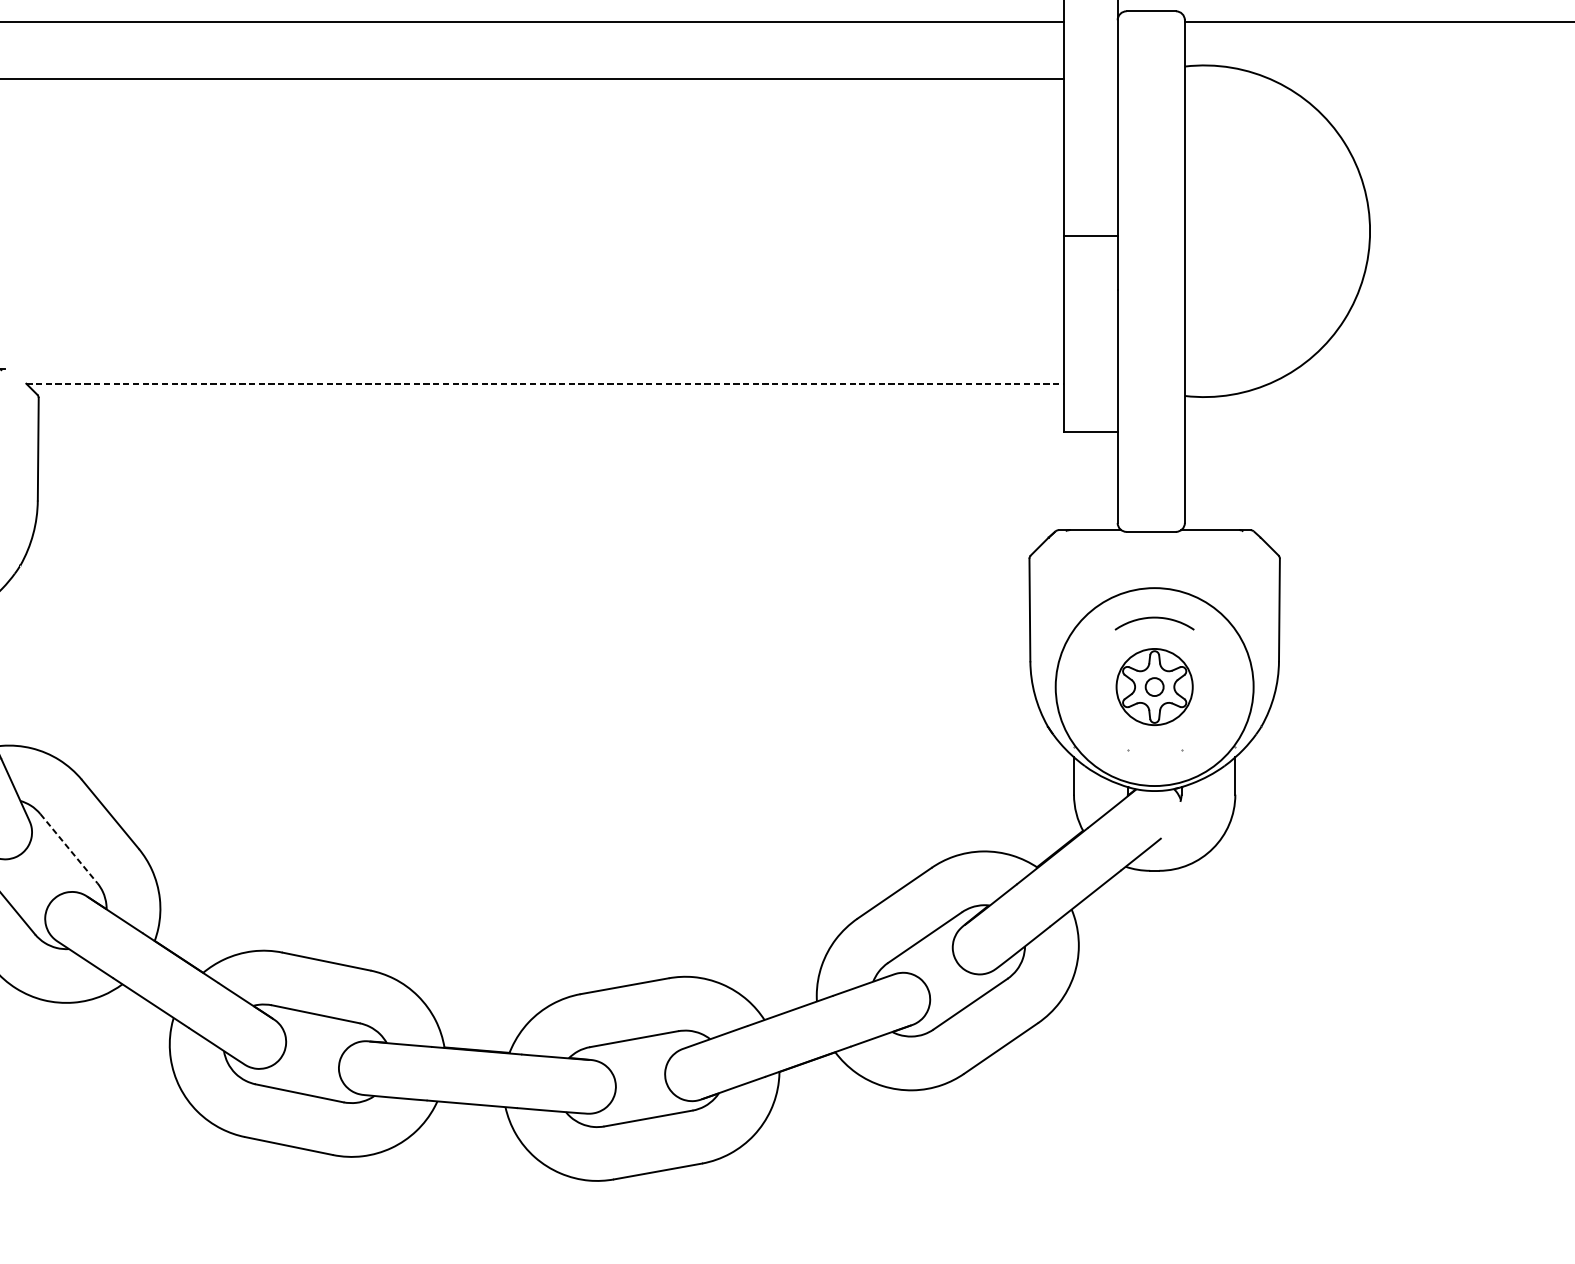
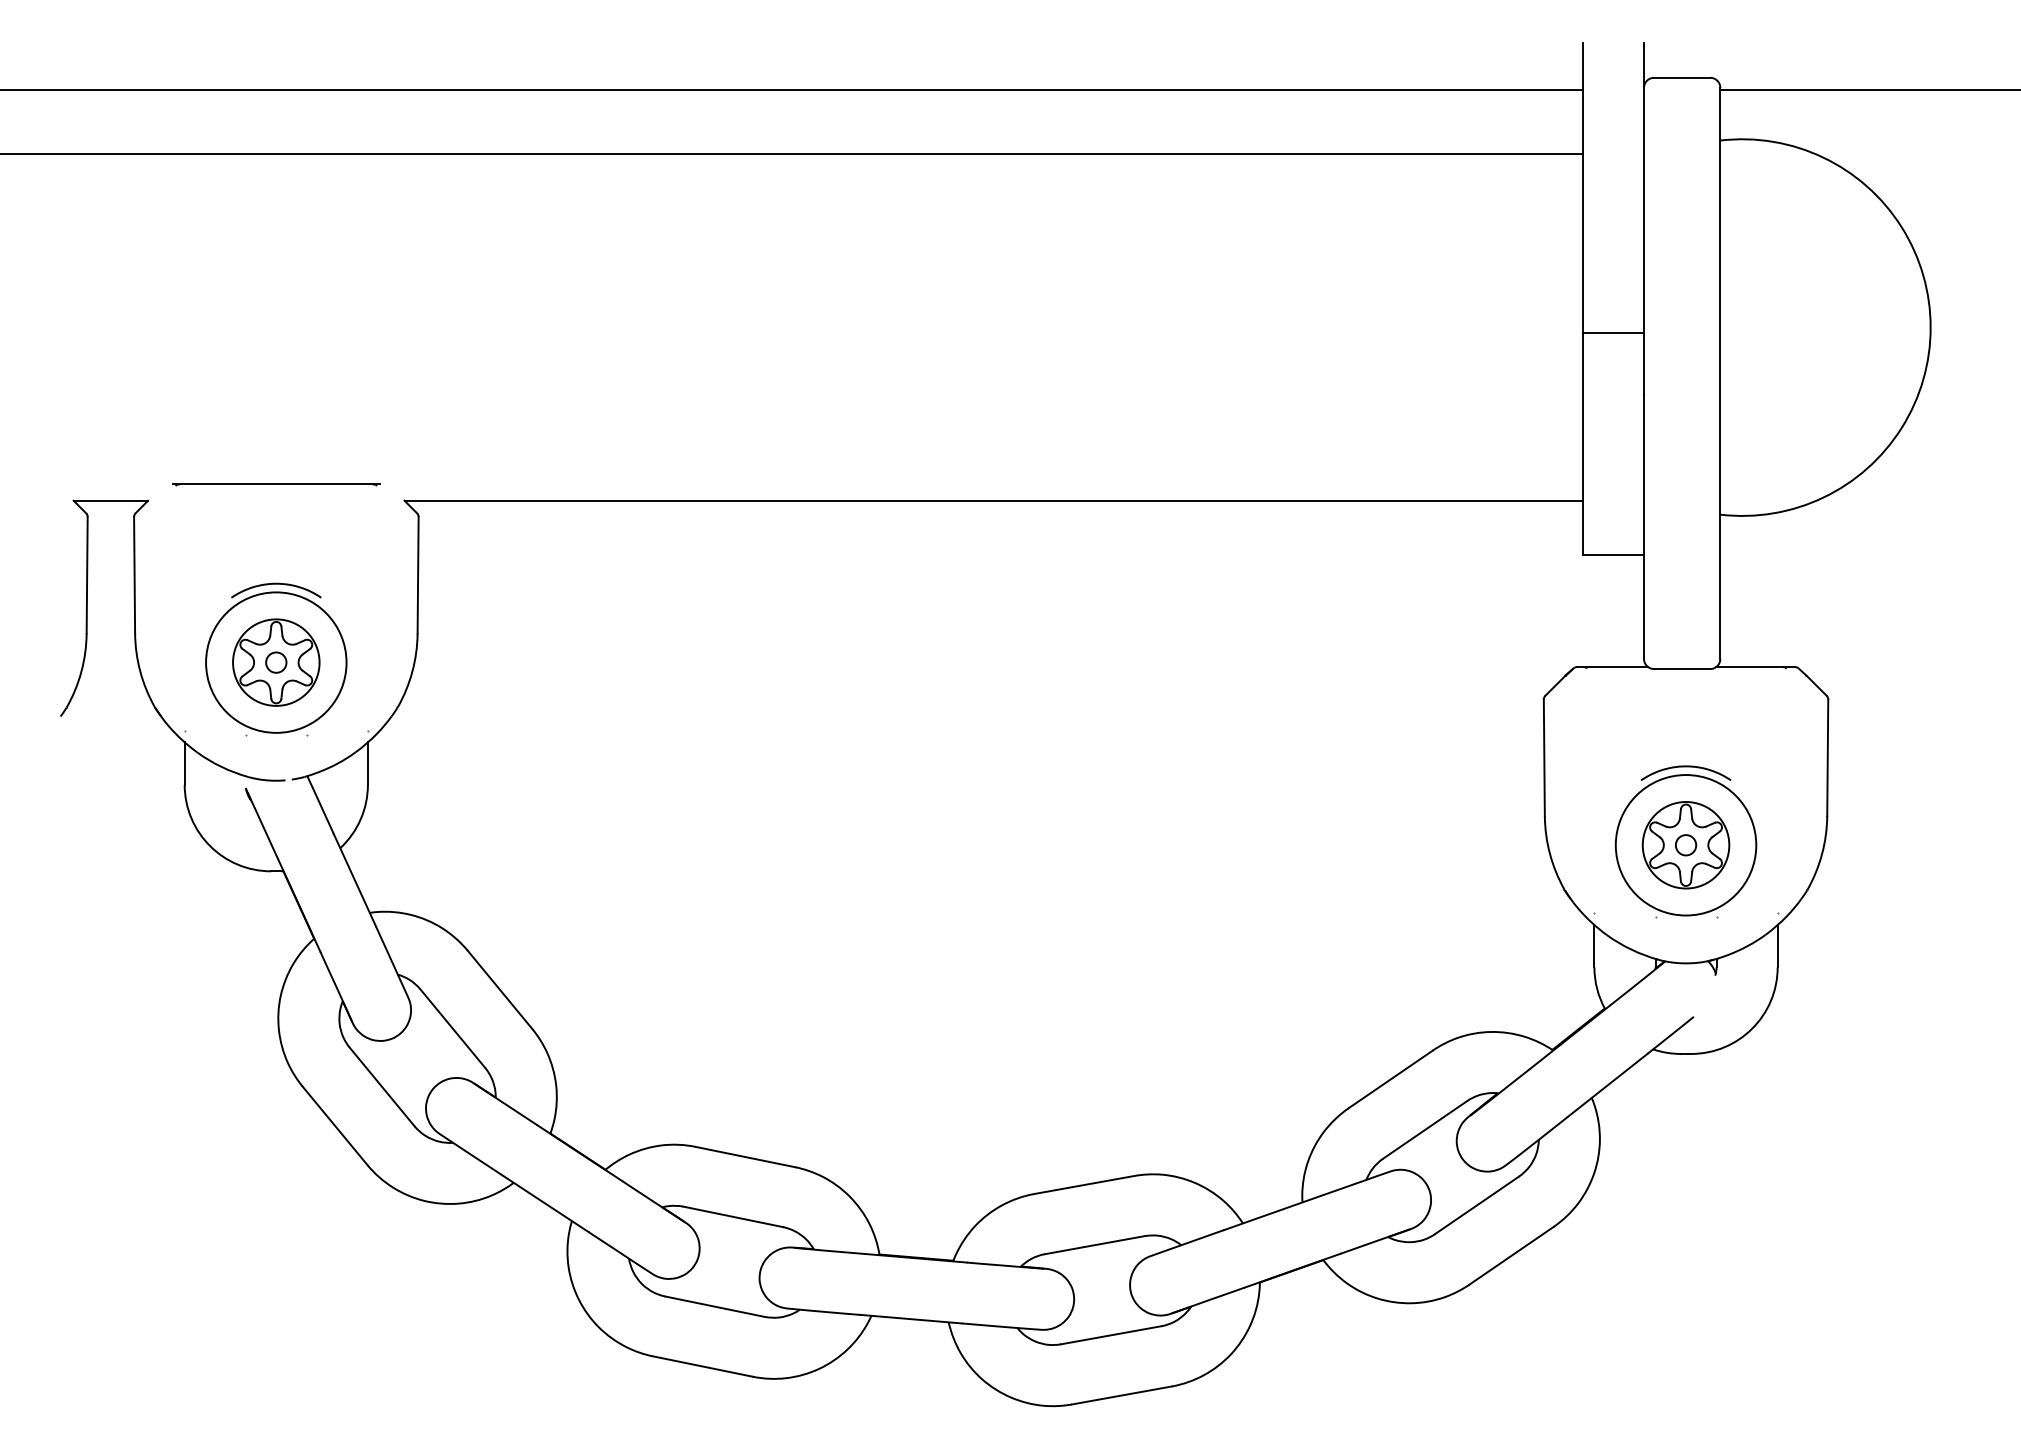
line: (545, 383) -> (994, 500), dashed -> solid
circle: (1154, 687) -> (1685, 845), size x0.62
line: (68, 848) -> (452, 1028), dashed -> solid

